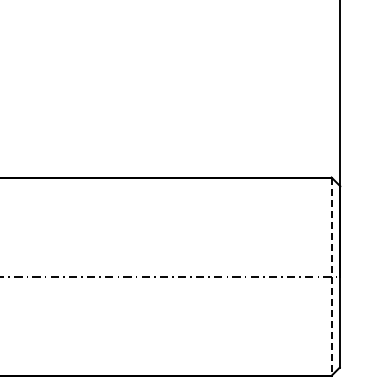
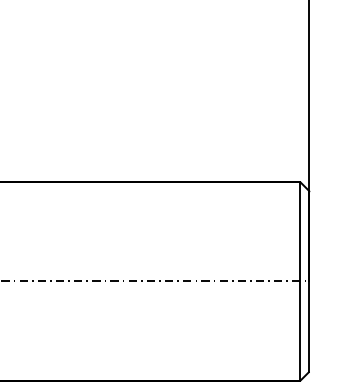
line: (331, 277) -> (300, 282), dashed -> solid

